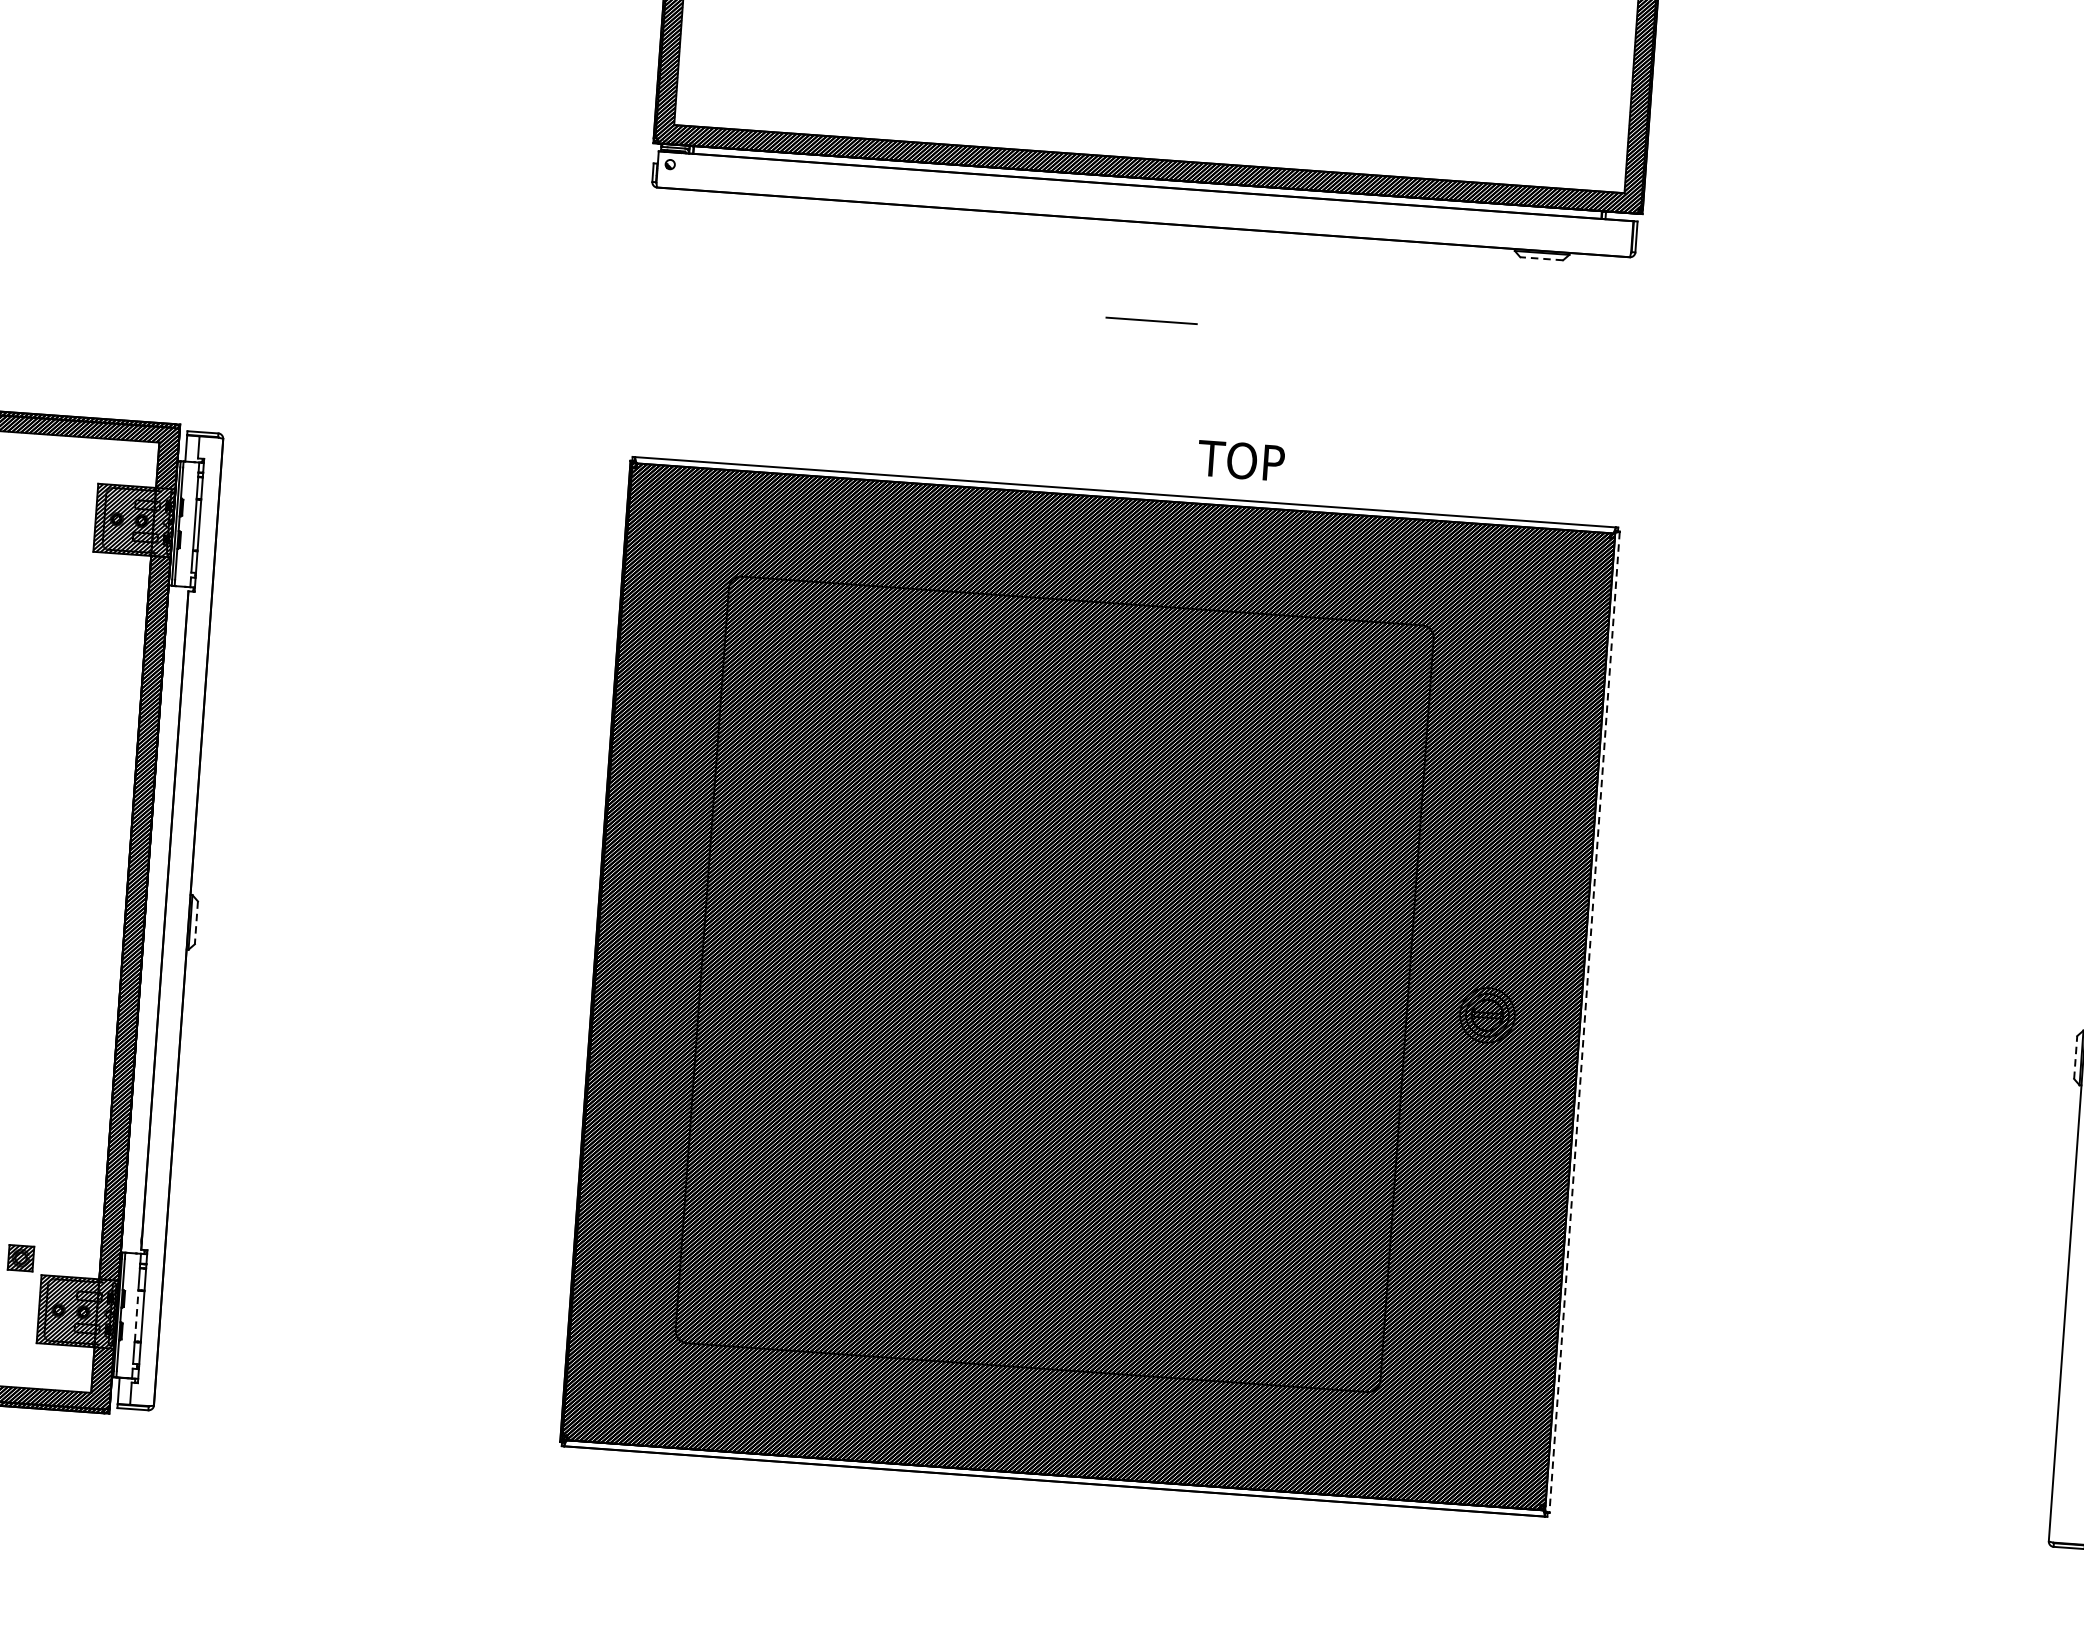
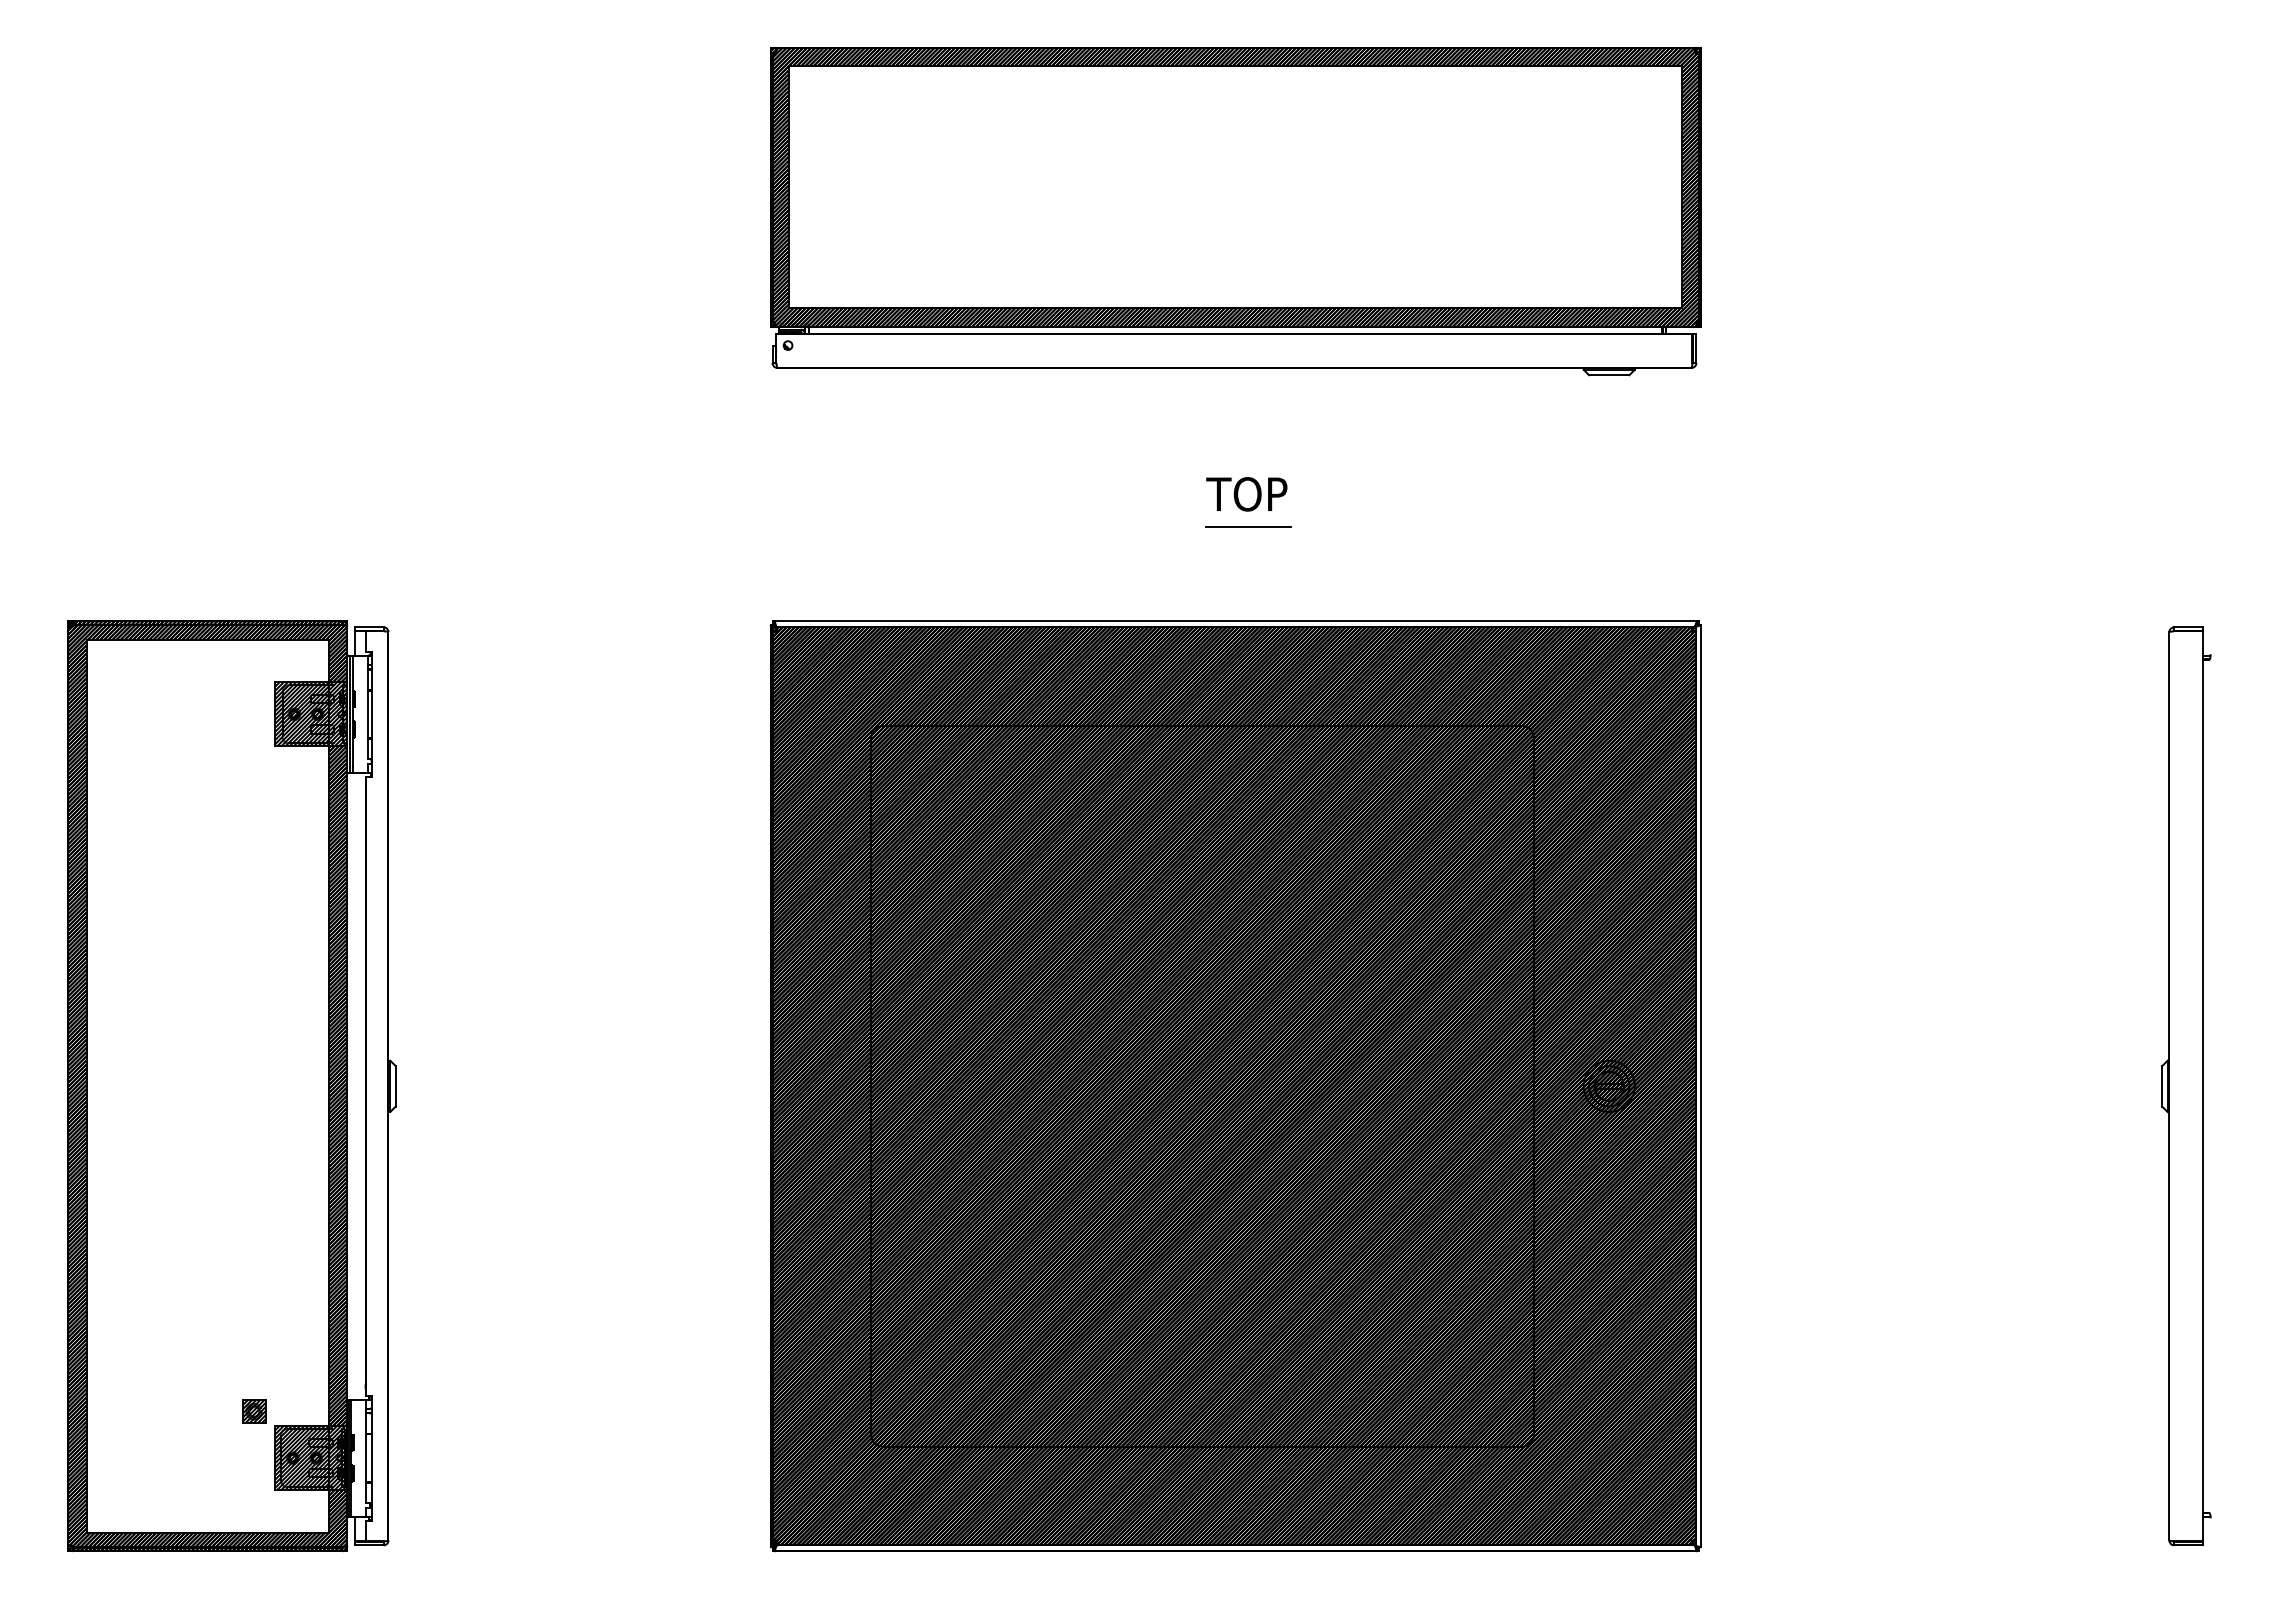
line: (1540, 258) -> (1608, 375), dashed -> solid
line: (1151, 319) -> (1248, 526), moved
text: (1240, 461) -> (1246, 494), moved
line: (196, 922) -> (395, 1086), dashed -> solid
line: (1584, 1022) -> (1700, 1086), dashed -> solid
line: (2076, 1056) -> (2162, 1085), dashed -> solid
line: (136, 1316) -> (366, 1458), dashed -> solid

